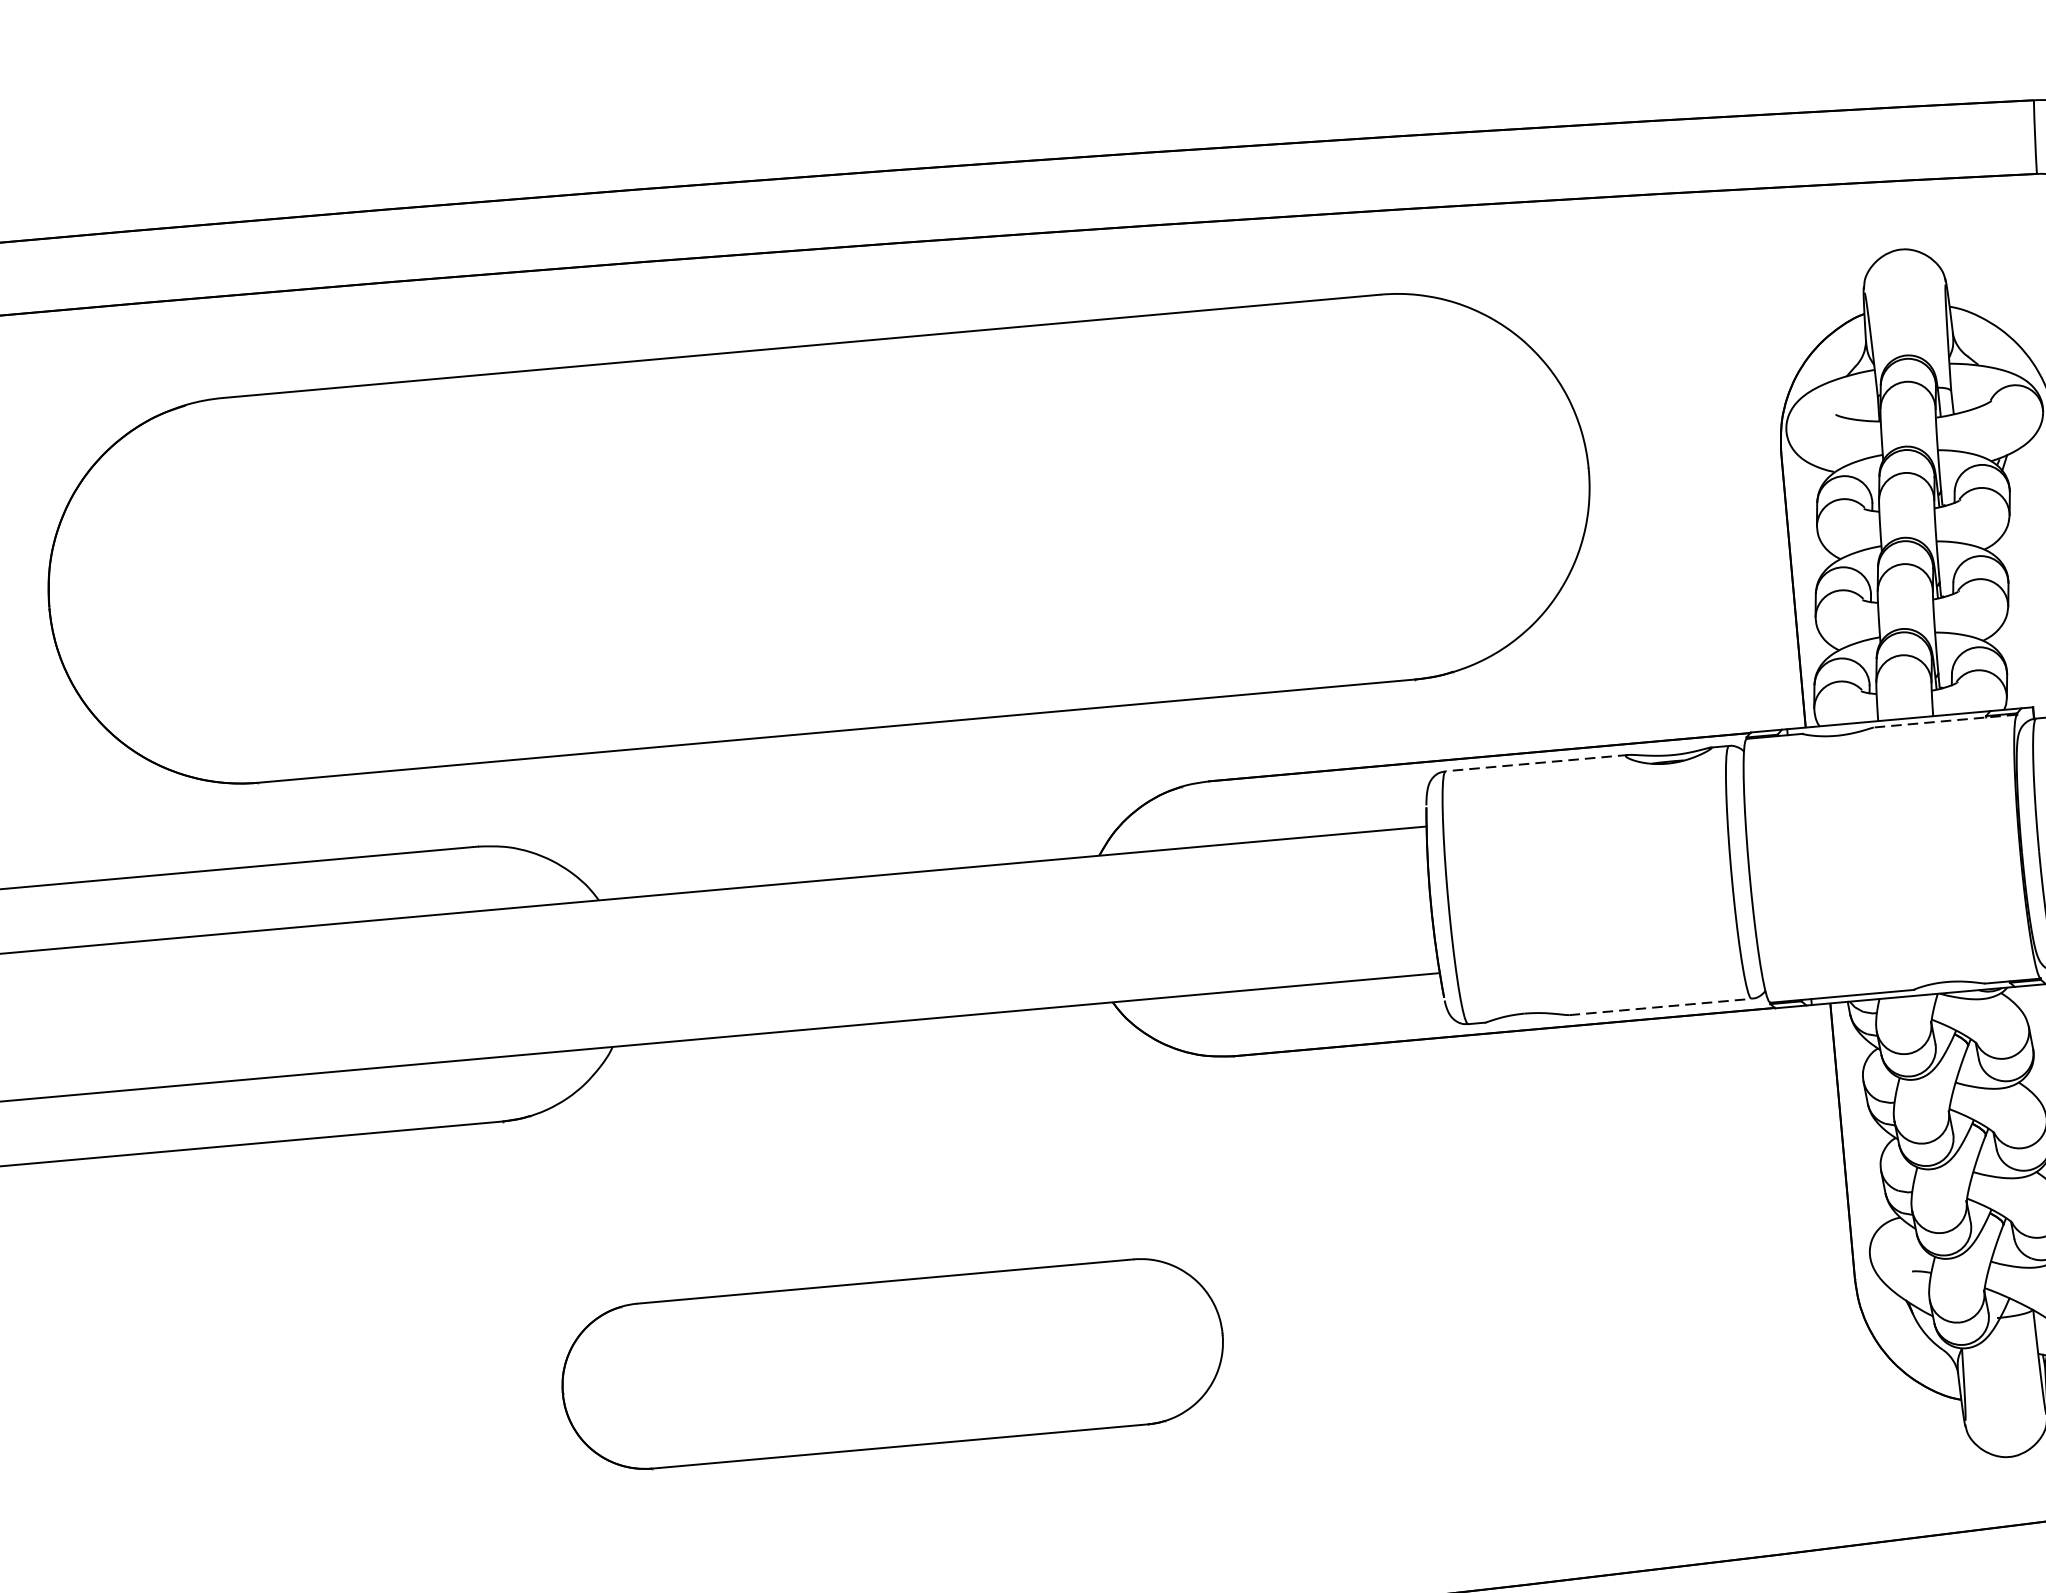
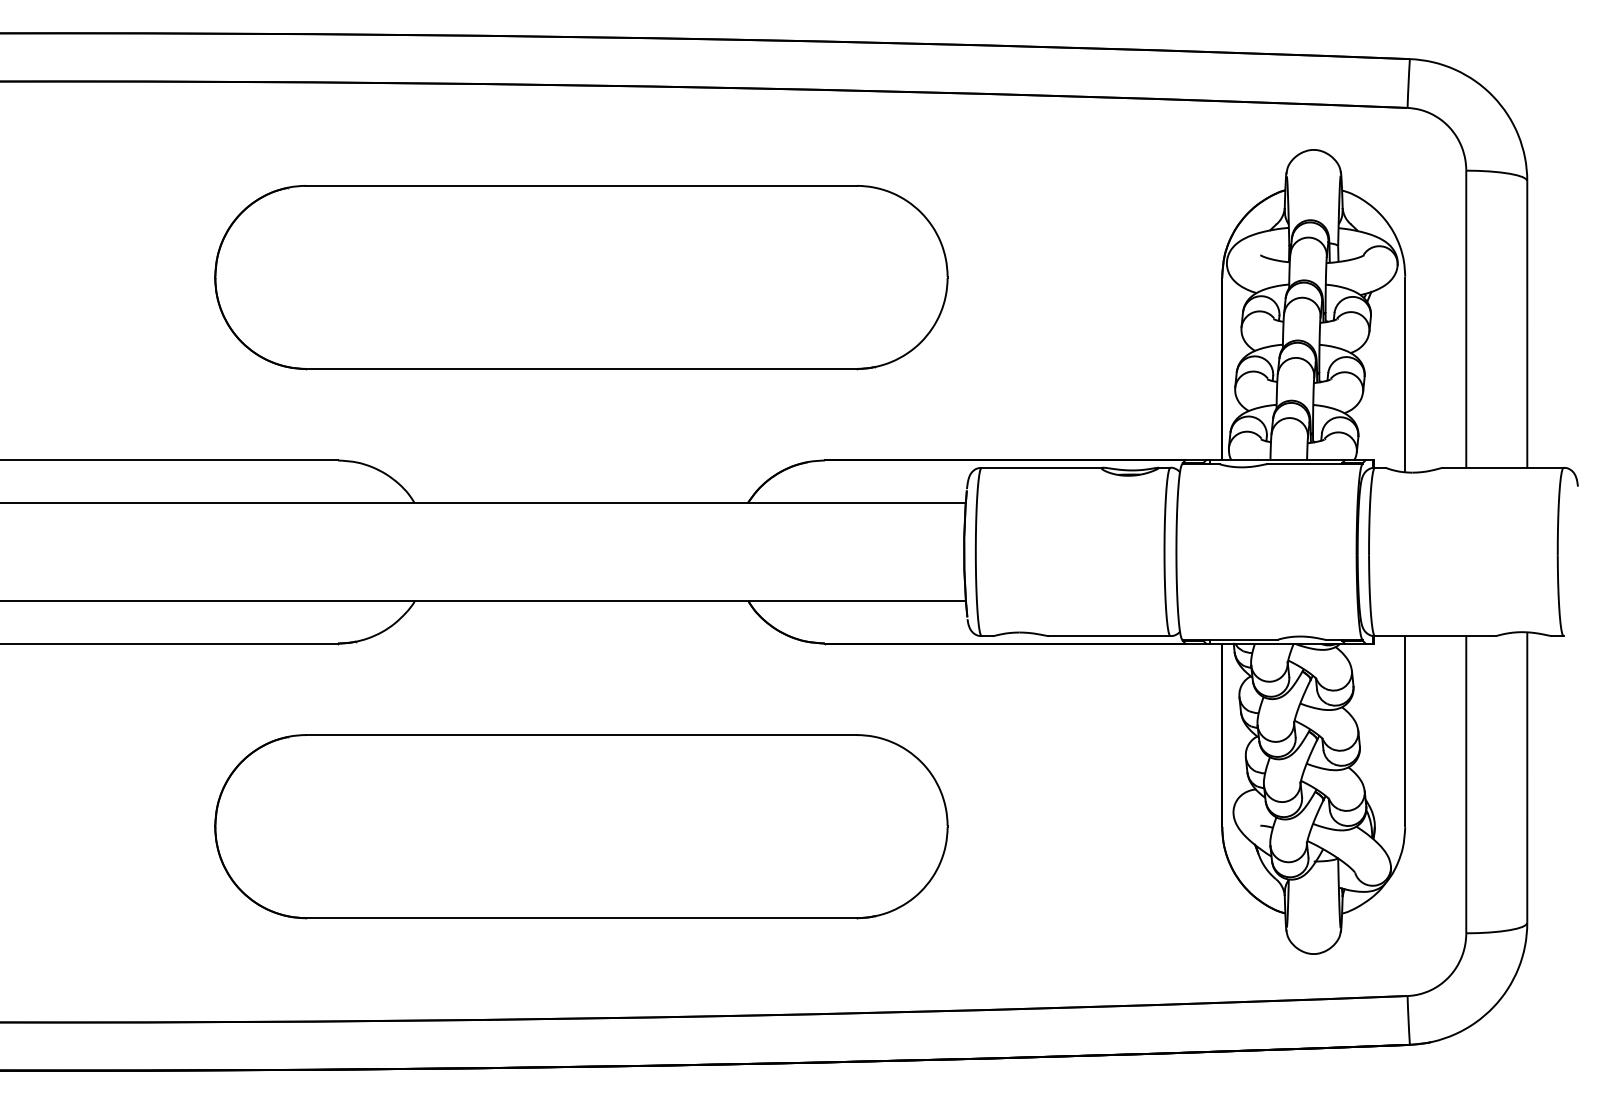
part: (819, 539) -> (581, 277), size x0.71
line: (1944, 721) -> (1314, 464), dashed -> solid
line: (1536, 762) -> (1042, 467), dashed -> solid
line: (1660, 1007) -> (1109, 636), dashed -> solid
part: (892, 1363) -> (581, 826), size x1.67

